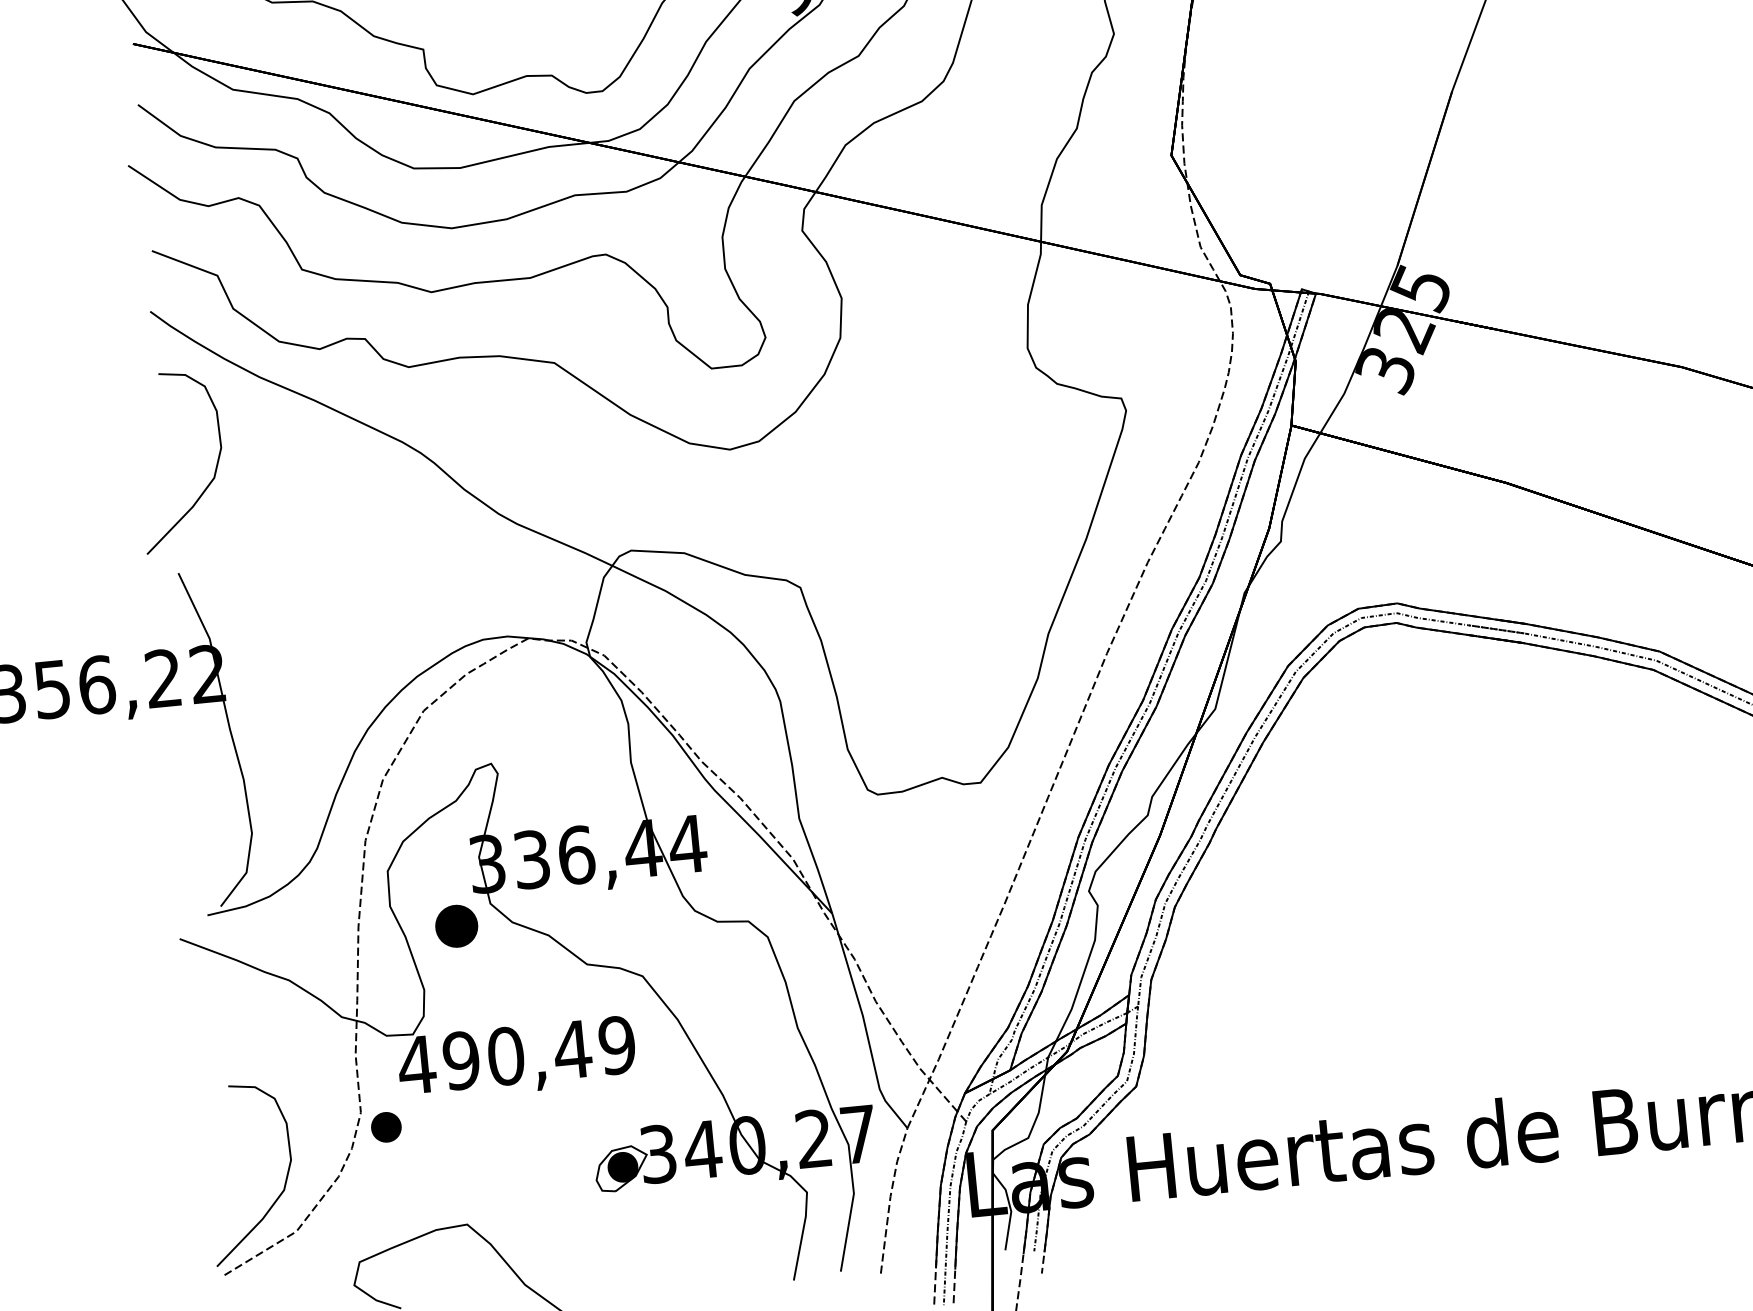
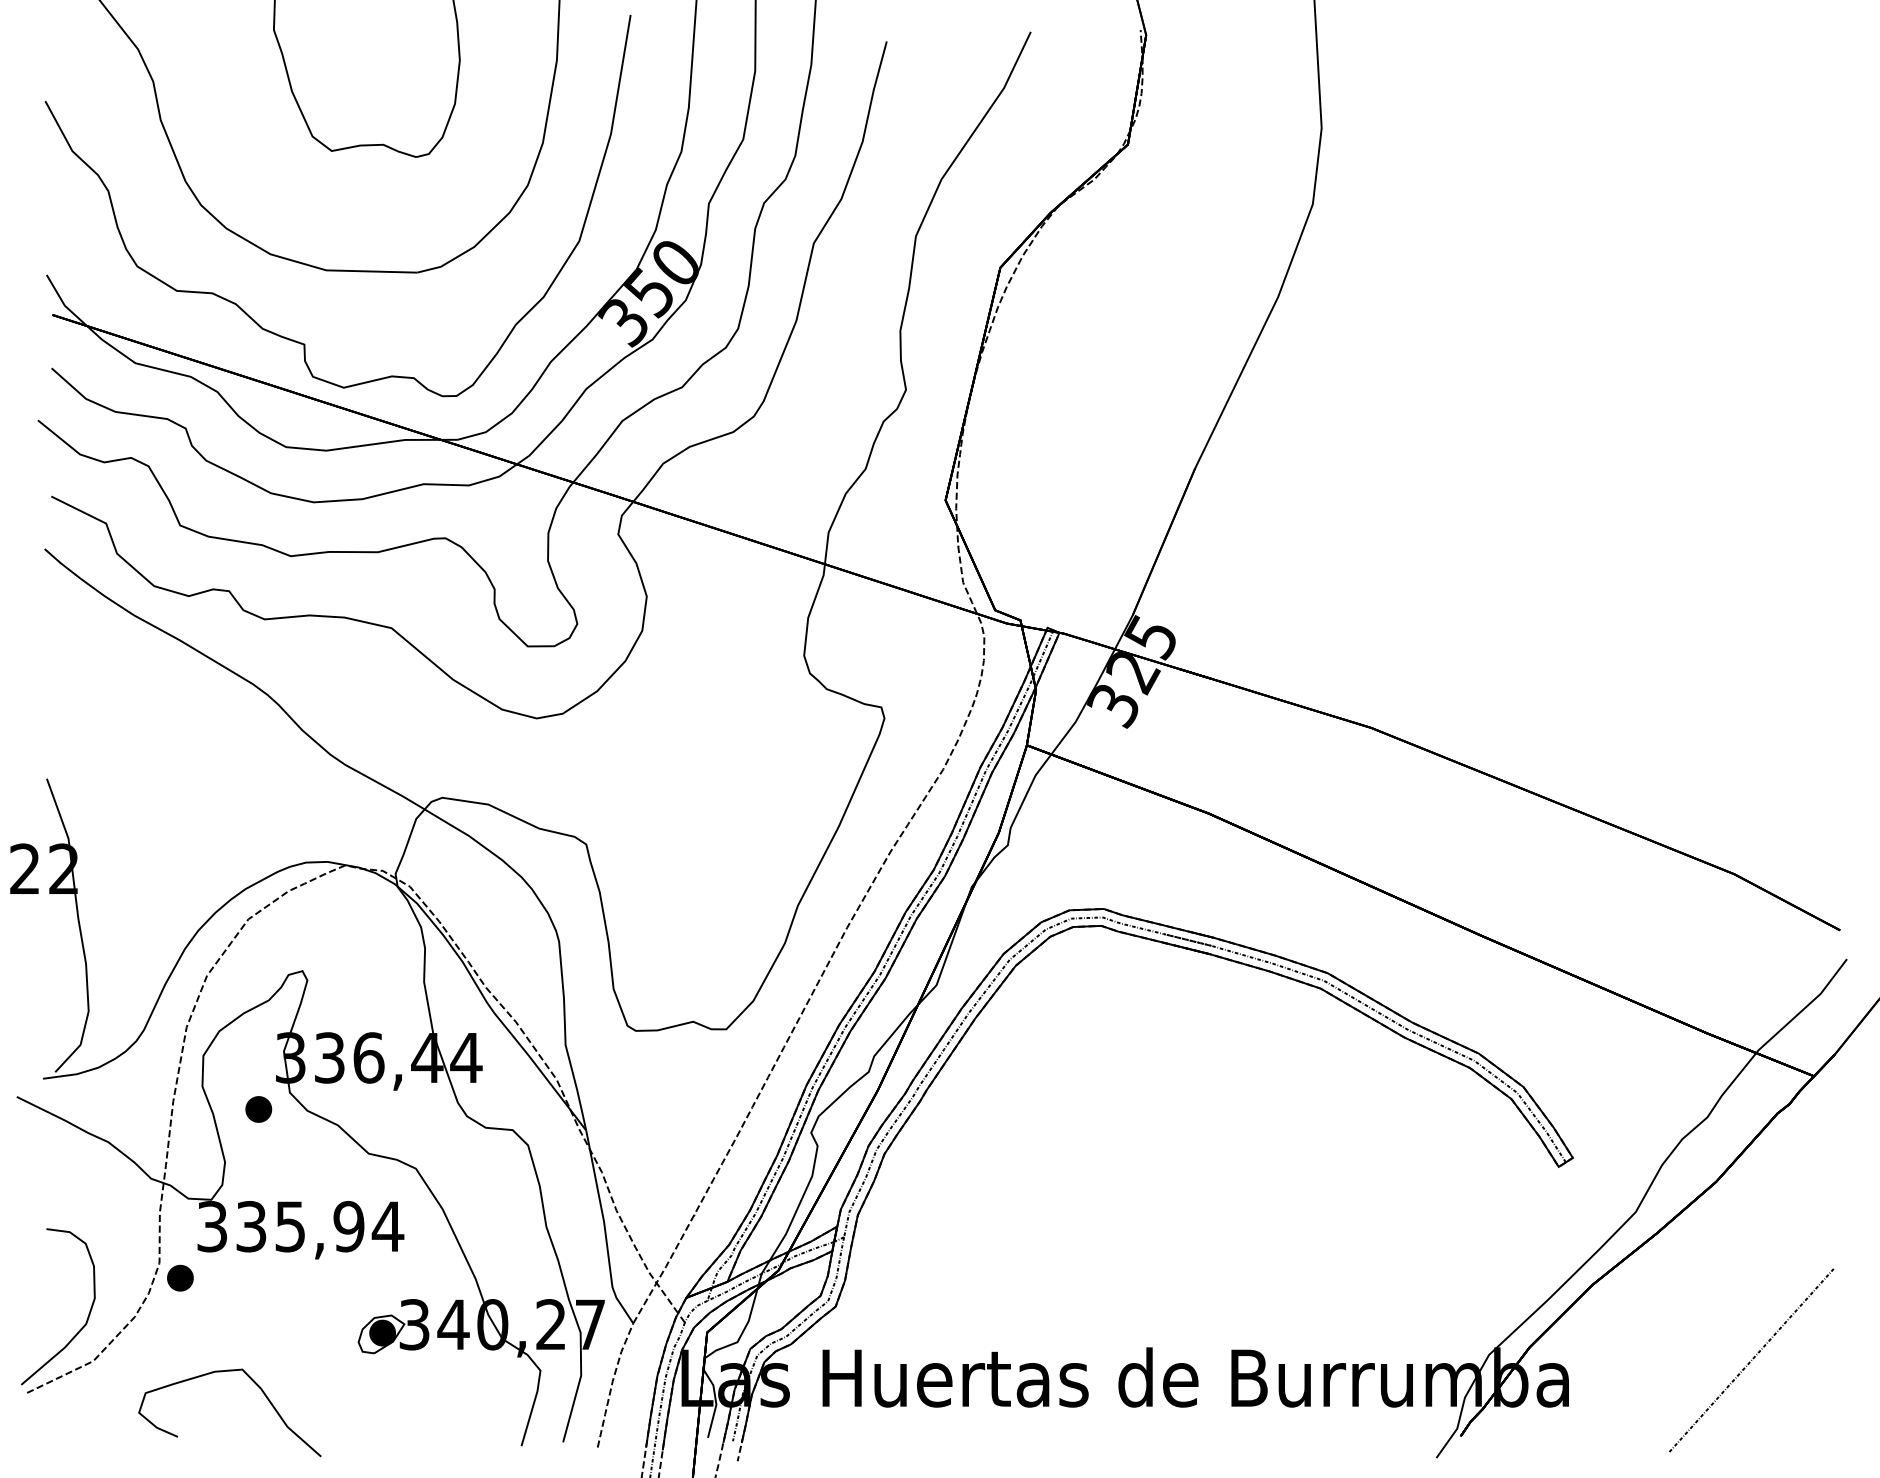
curve: (214, 469) -> (87, 691), removed
part: (456, 926) -> (258, 1109), size x0.71
text: (517, 1054) -> (300, 1226), 490,49 -> 335,94

